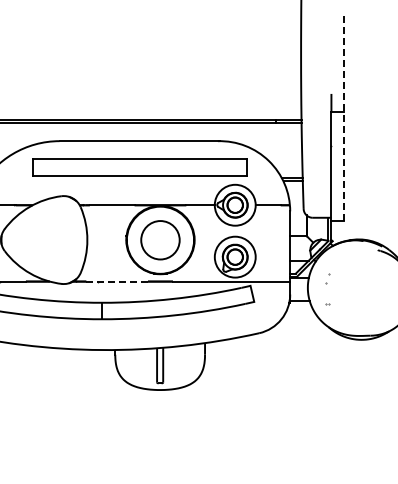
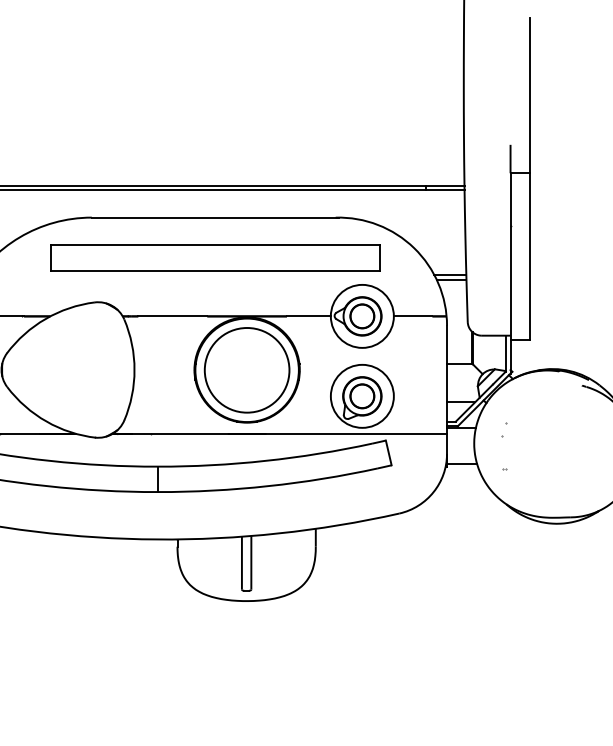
line: (344, 116) -> (530, 179), dashed -> solid
circle: (159, 239) -> (245, 369), size x1.43
line: (117, 281) -> (180, 433), dashed -> solid

